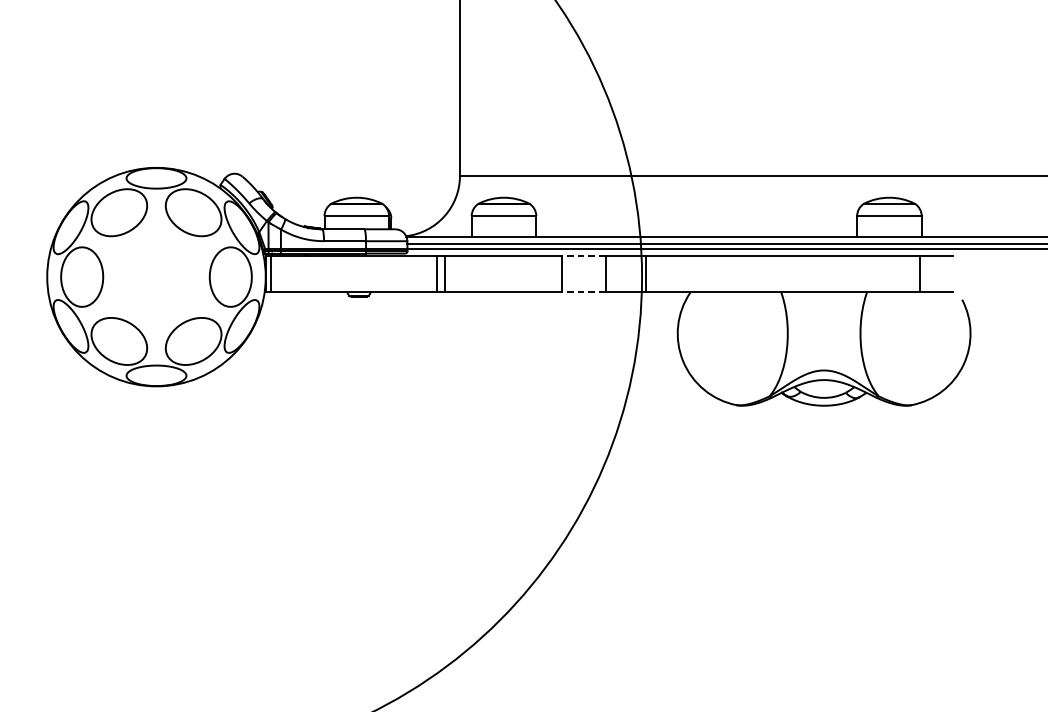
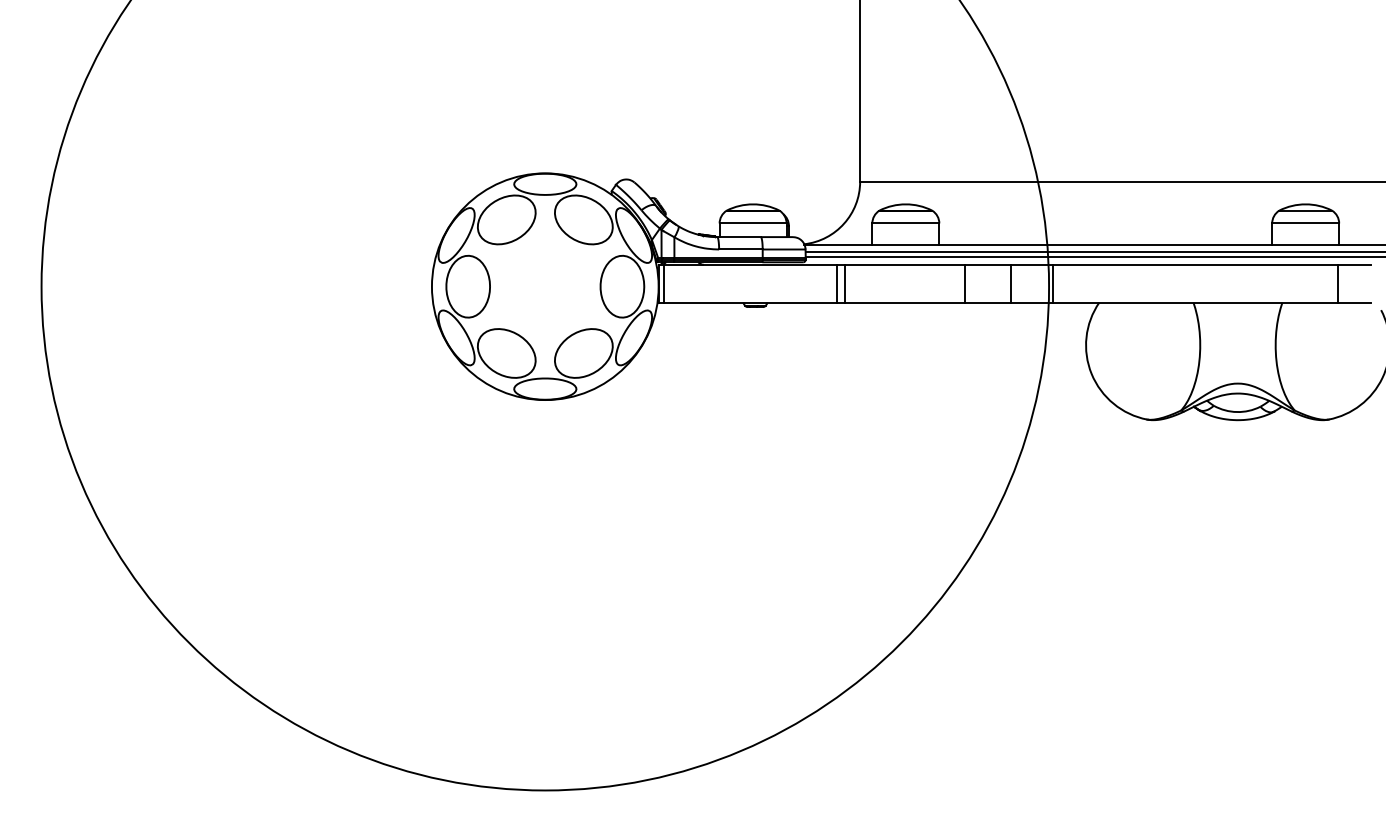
line: (583, 255) -> (988, 264), dashed -> solid
line: (583, 292) -> (988, 302), dashed -> solid

